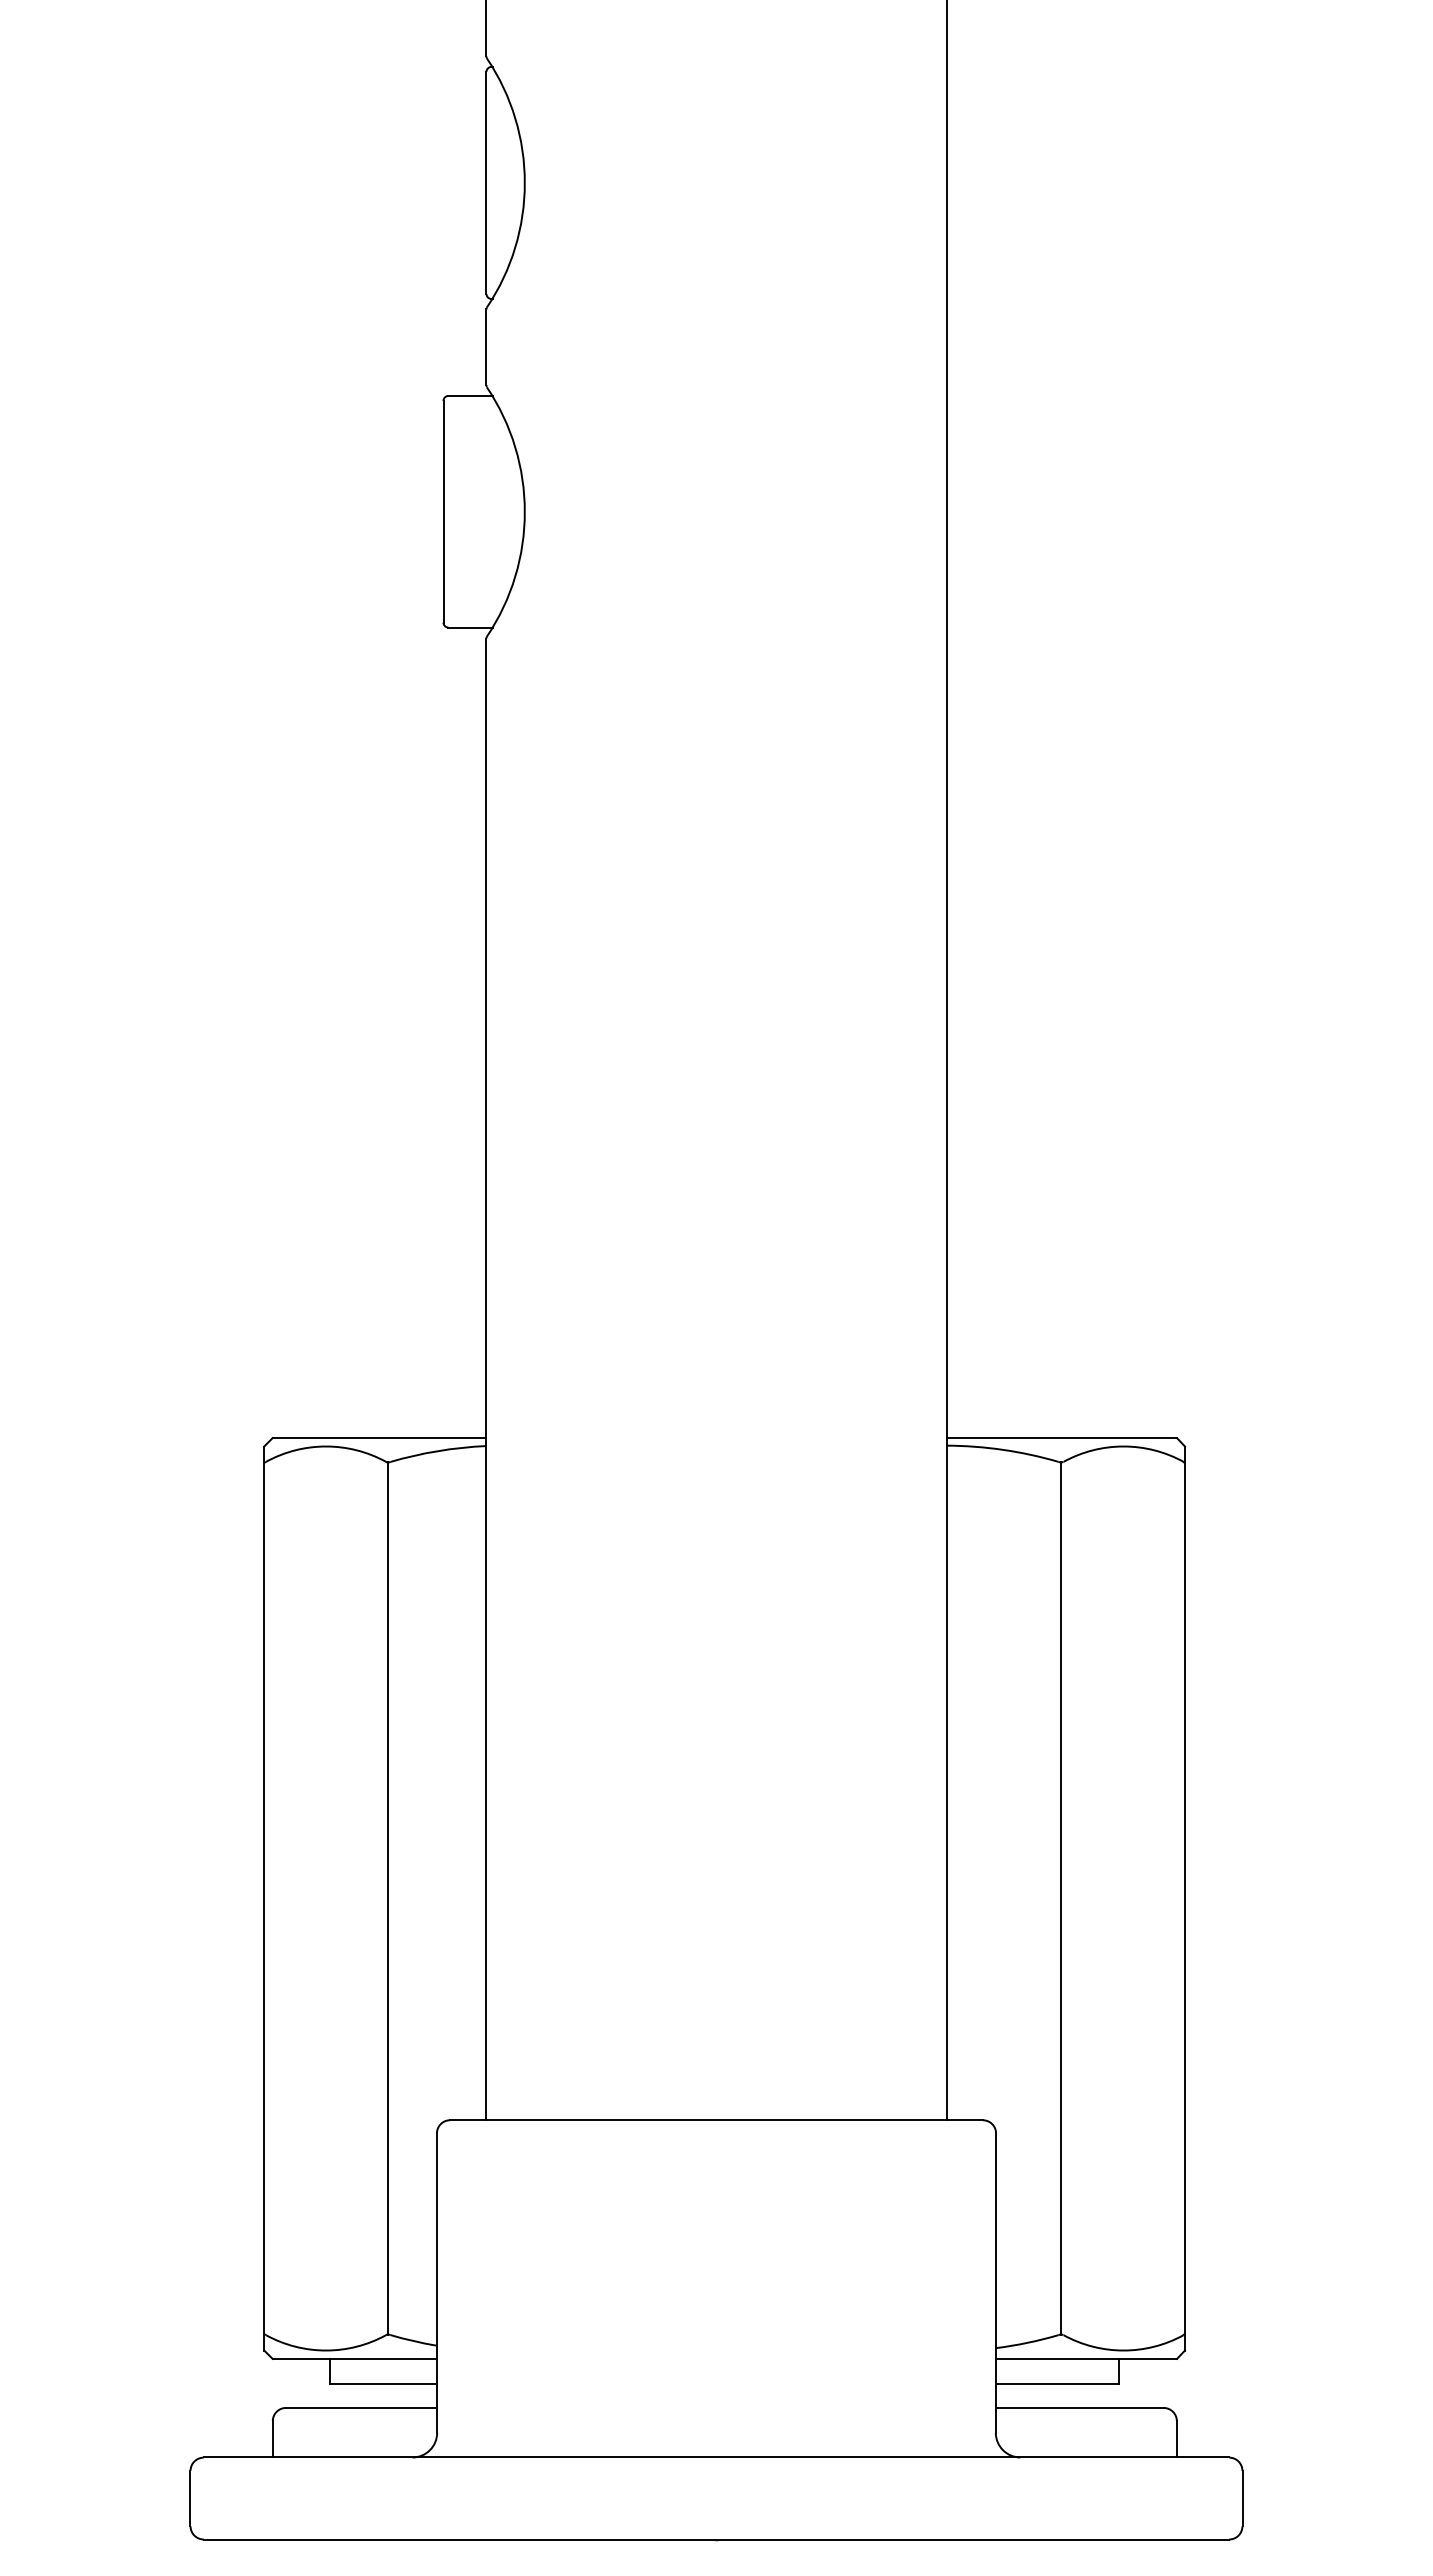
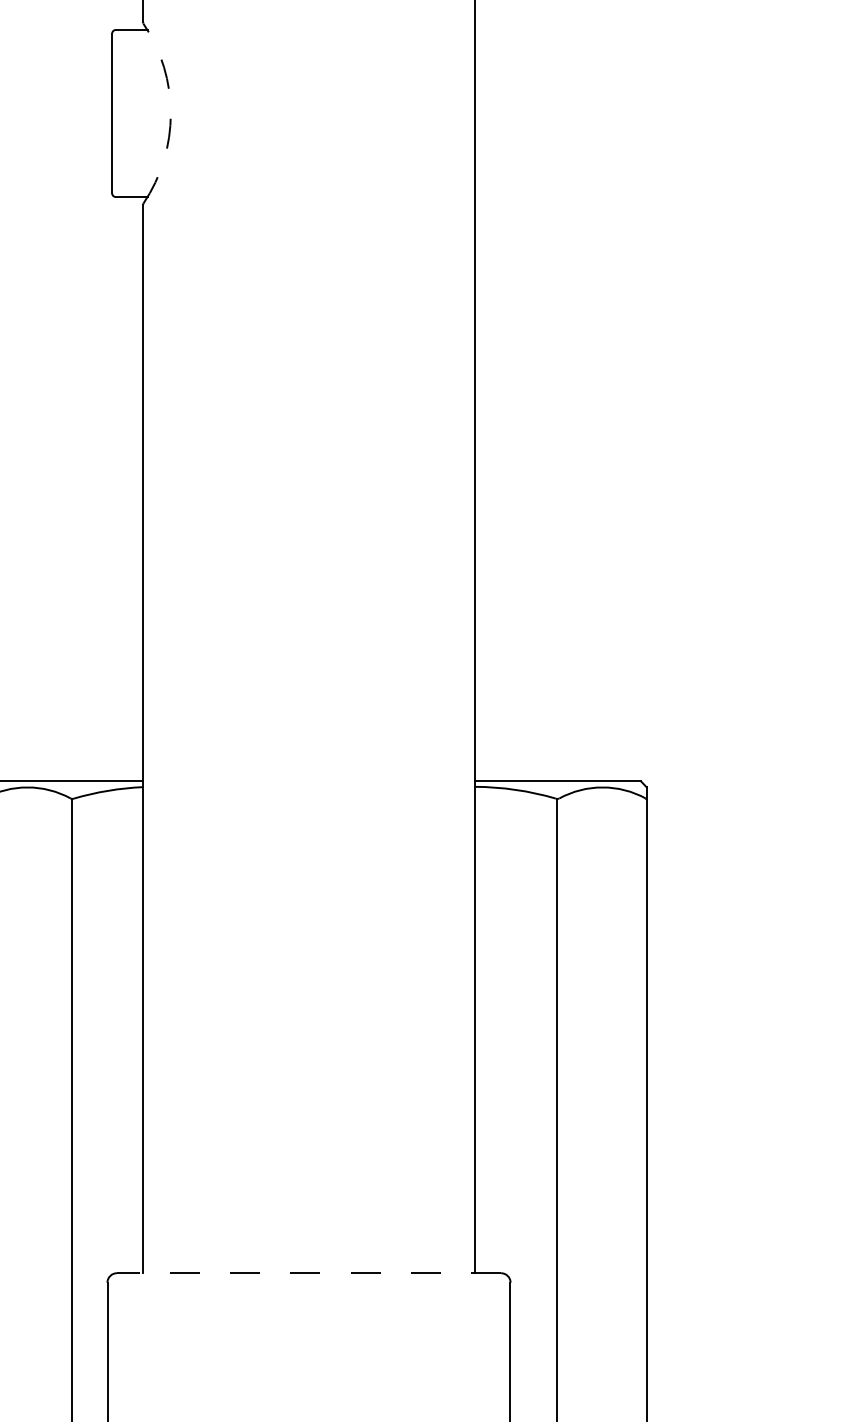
arc: (524, 511) -> (170, 113), solid -> dashed
line: (716, 2120) -> (309, 1273), solid -> dashed

